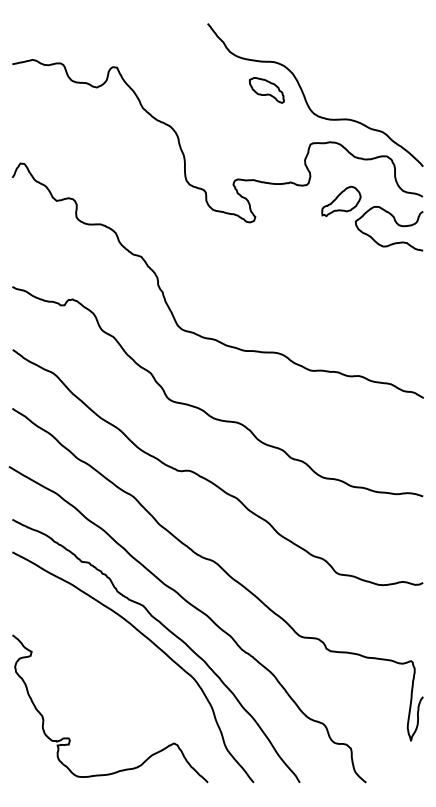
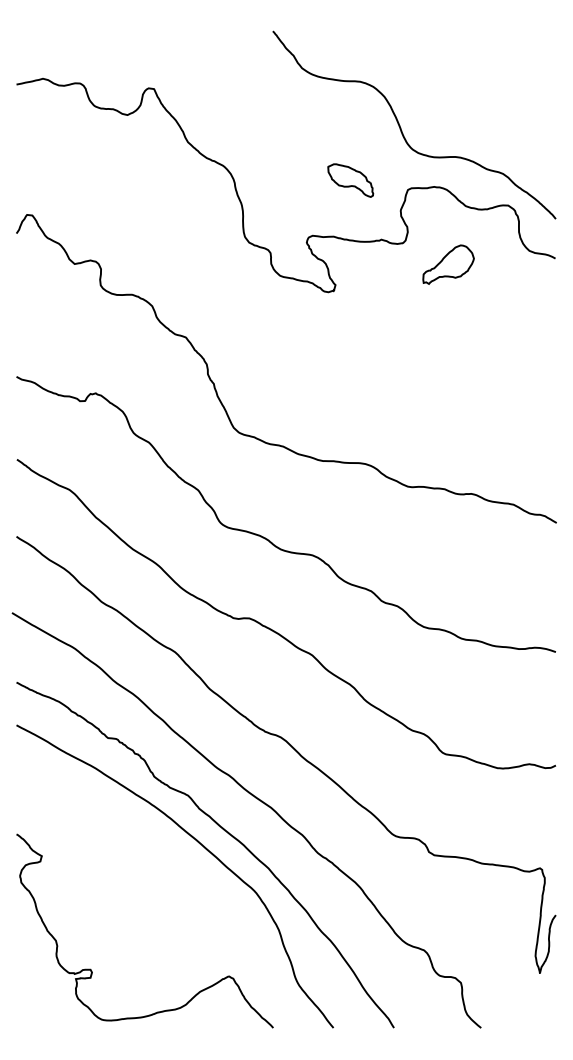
part: (266, 90) -> (350, 180), moved
curve: (395, 223) -> (519, 293), removed

